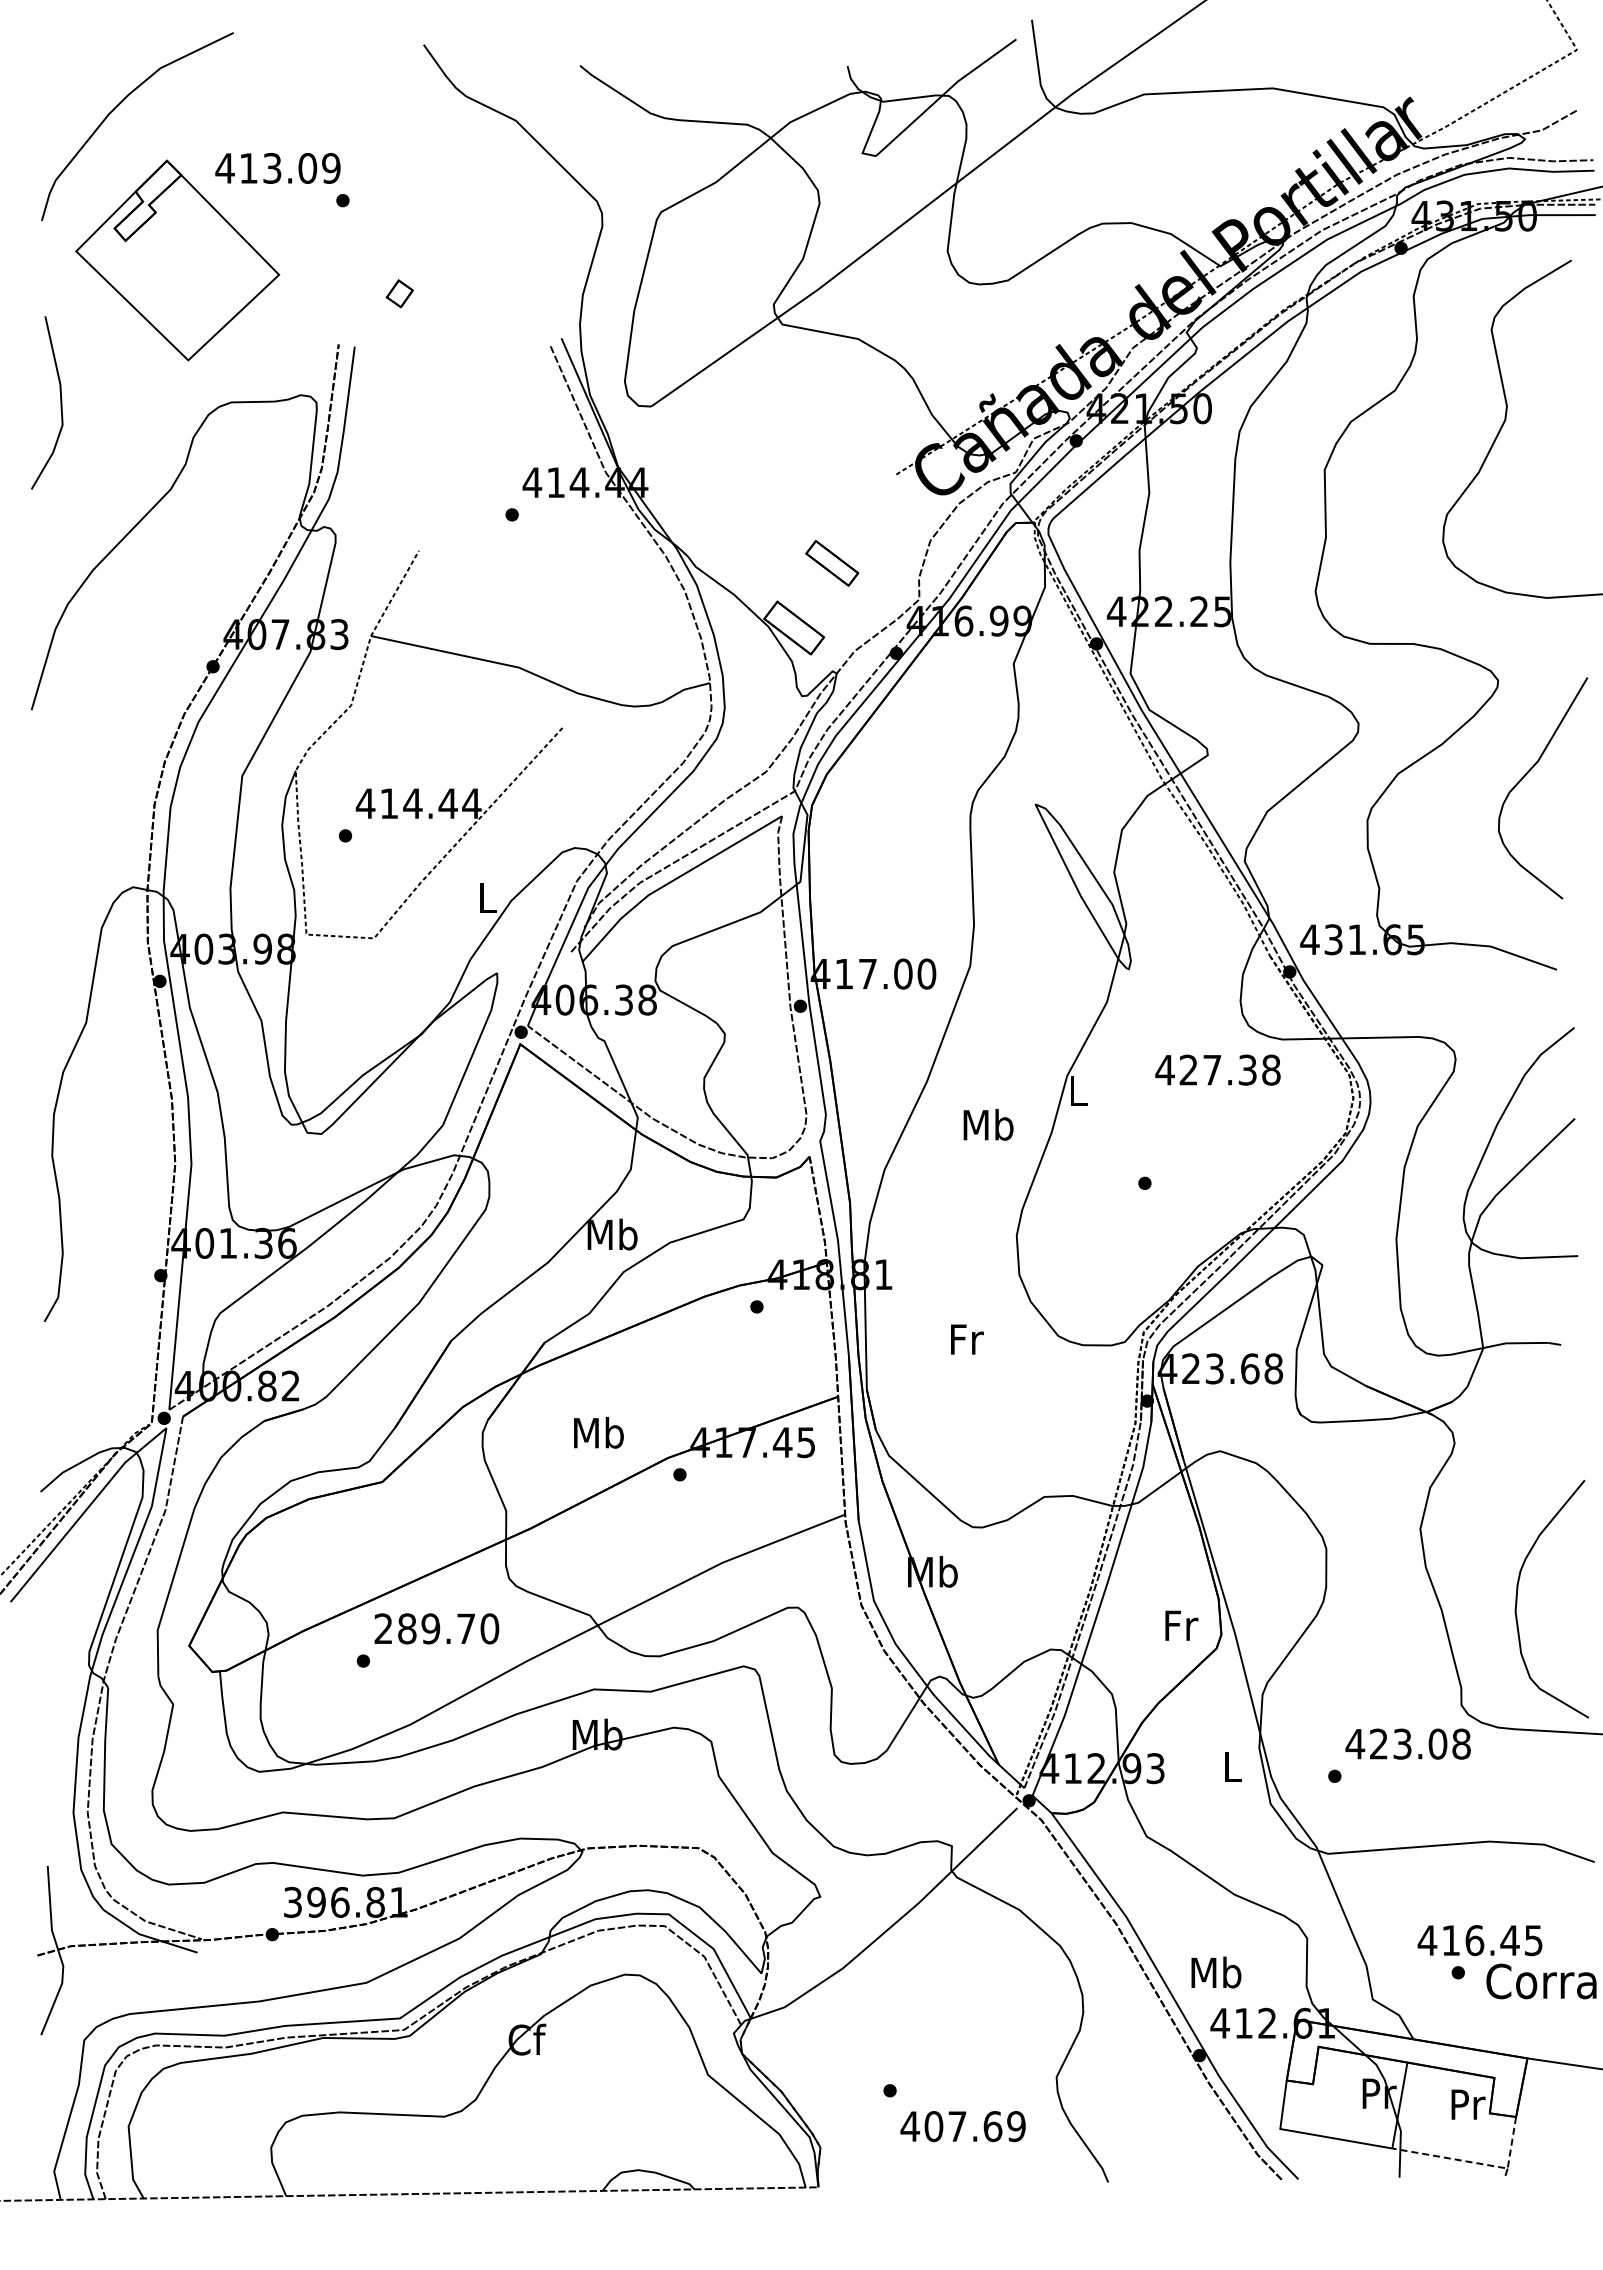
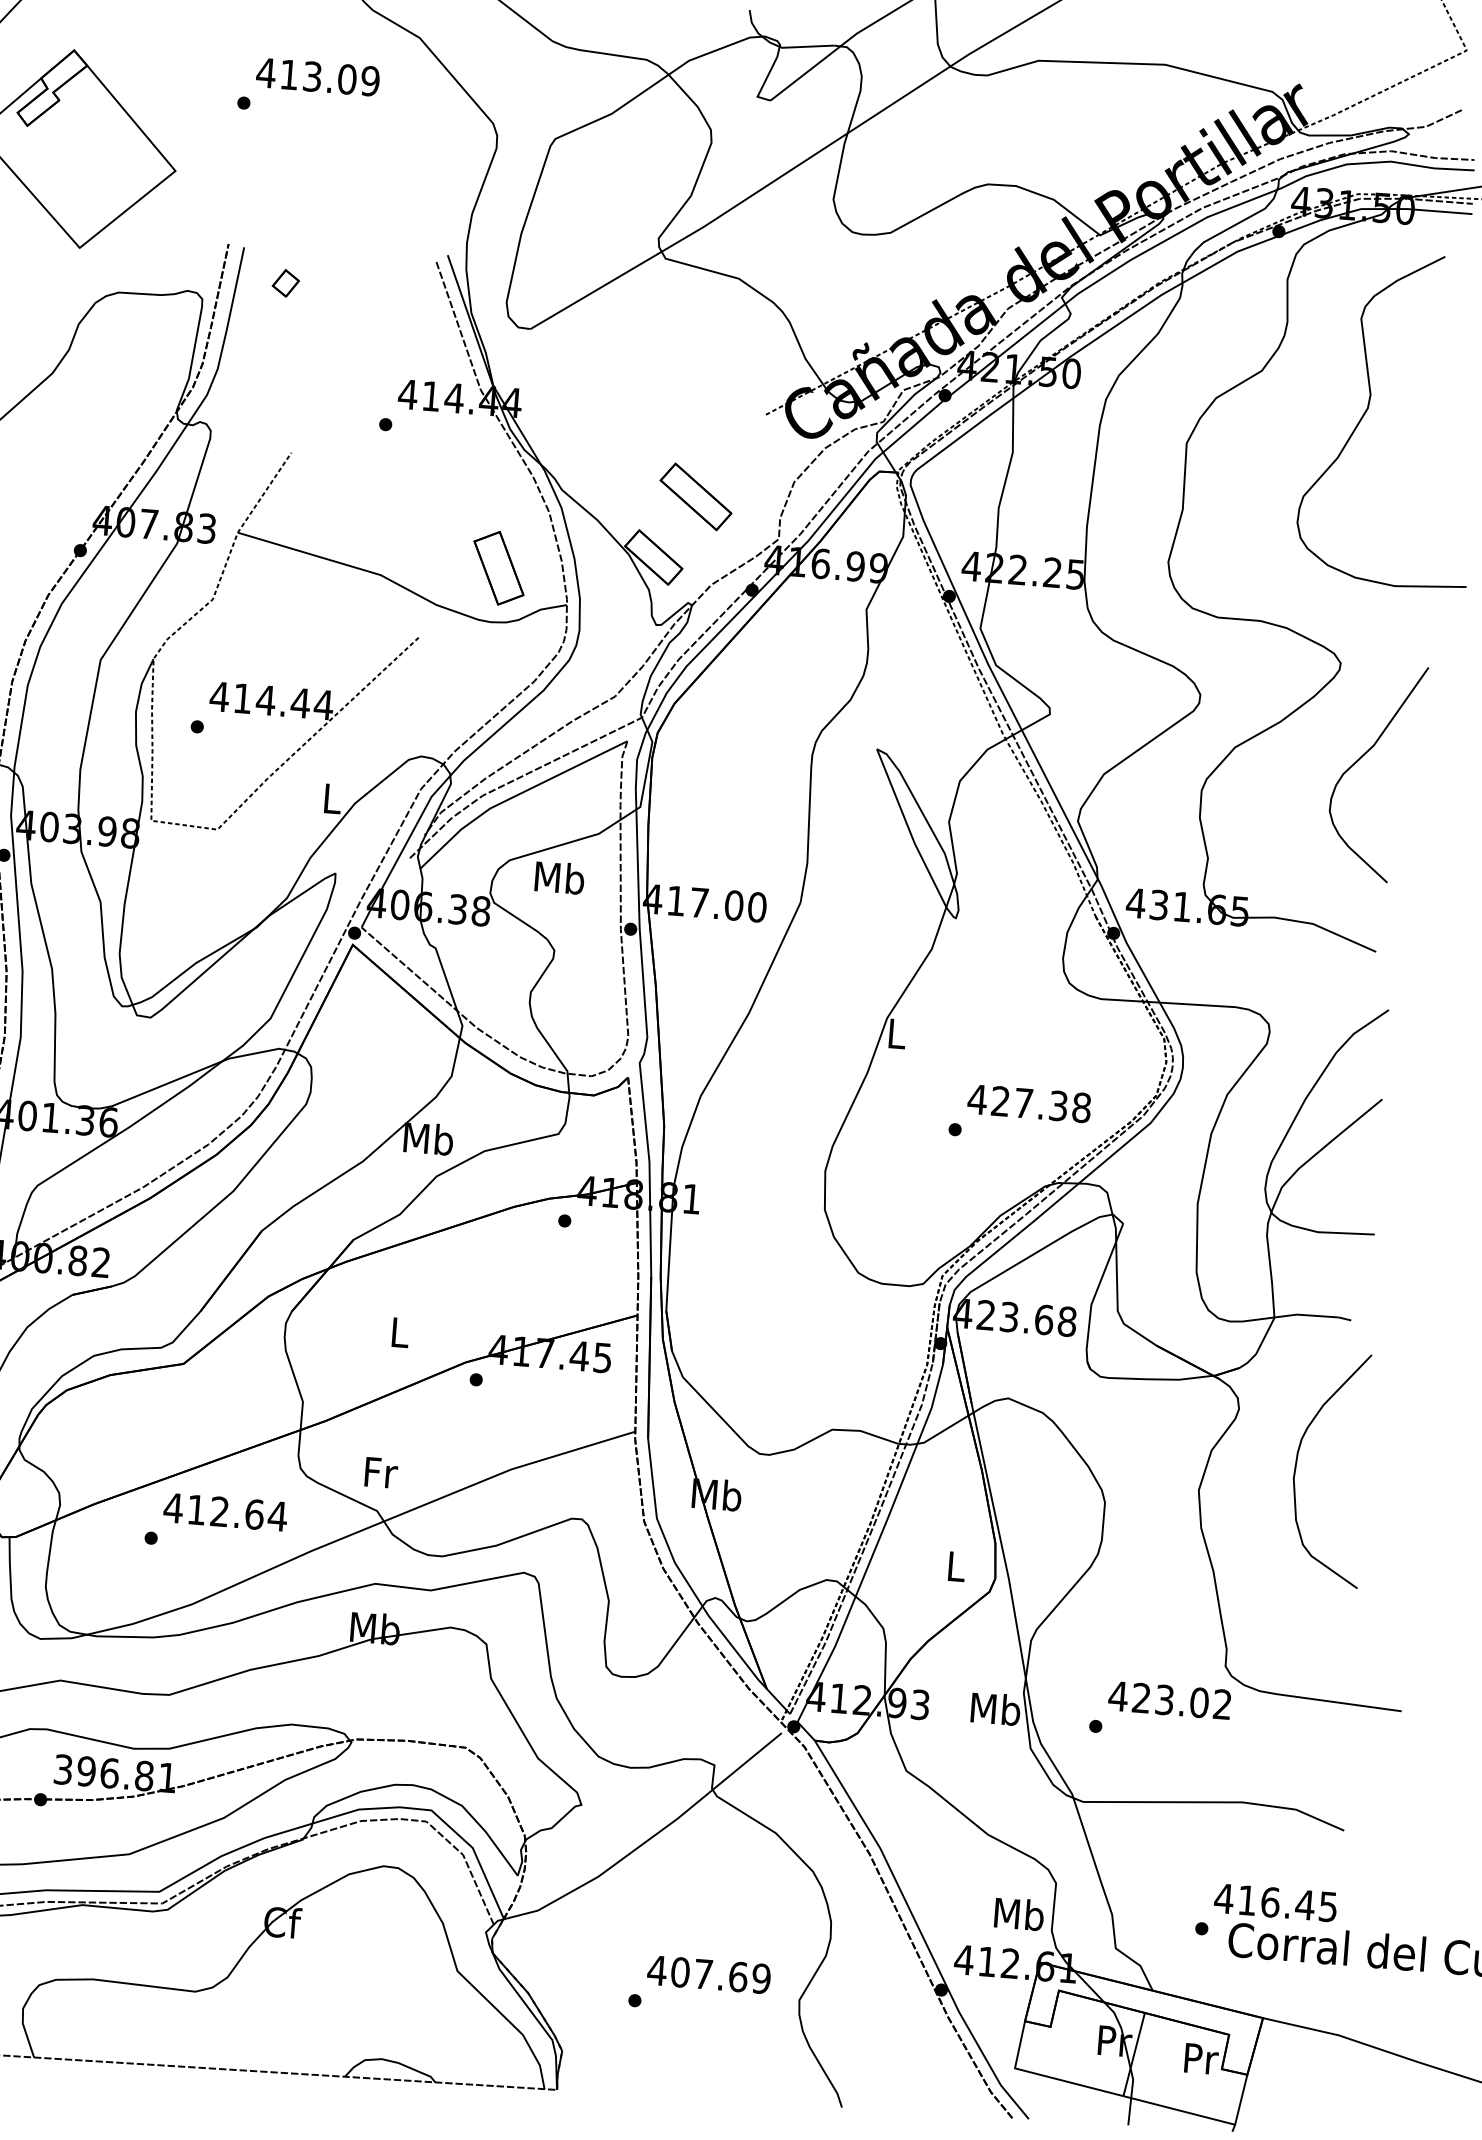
text: (277, 167) -> (317, 76), moved
part: (399, 293) -> (285, 283), moved
part: (832, 563) -> (696, 497), size x1.43
part: (638, 651) -> (499, 568), added
text: (1217, 1069) -> (1028, 1103), moved
text: (988, 1124) -> (559, 877), moved
text: (967, 1339) -> (381, 1472), moved
text: (598, 1432) -> (399, 1332), Mb -> L
curve: (1517, 1599) -> (1296, 1466), moved
text: (1181, 1625) -> (956, 1566), Fr -> L
text: (436, 1628) -> (225, 1511), 289.70 -> 412.64
text: (1461, 1743) -> (1222, 1703), 423.08 -> 423.02
text: (1232, 1766) -> (996, 1708), L -> Mb
text: (1479, 1940) -> (1275, 1902), moved
text: (1216, 1972) -> (1019, 1914), moved
text: (962, 2126) -> (708, 1974), moved
line: (1476, 2163) -> (1204, 2117), dashed -> solid

